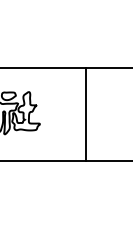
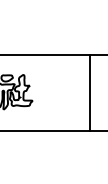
line: (86, 114) -> (90, 93), moved

